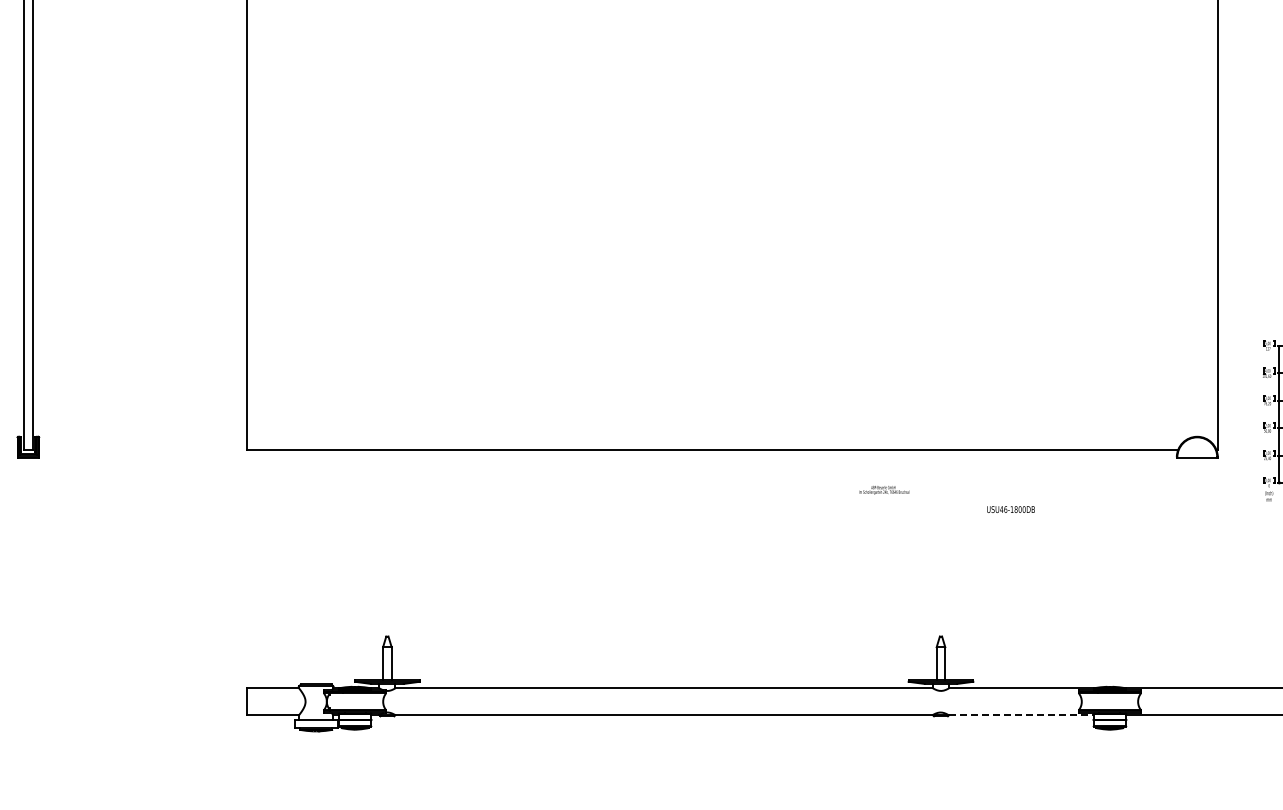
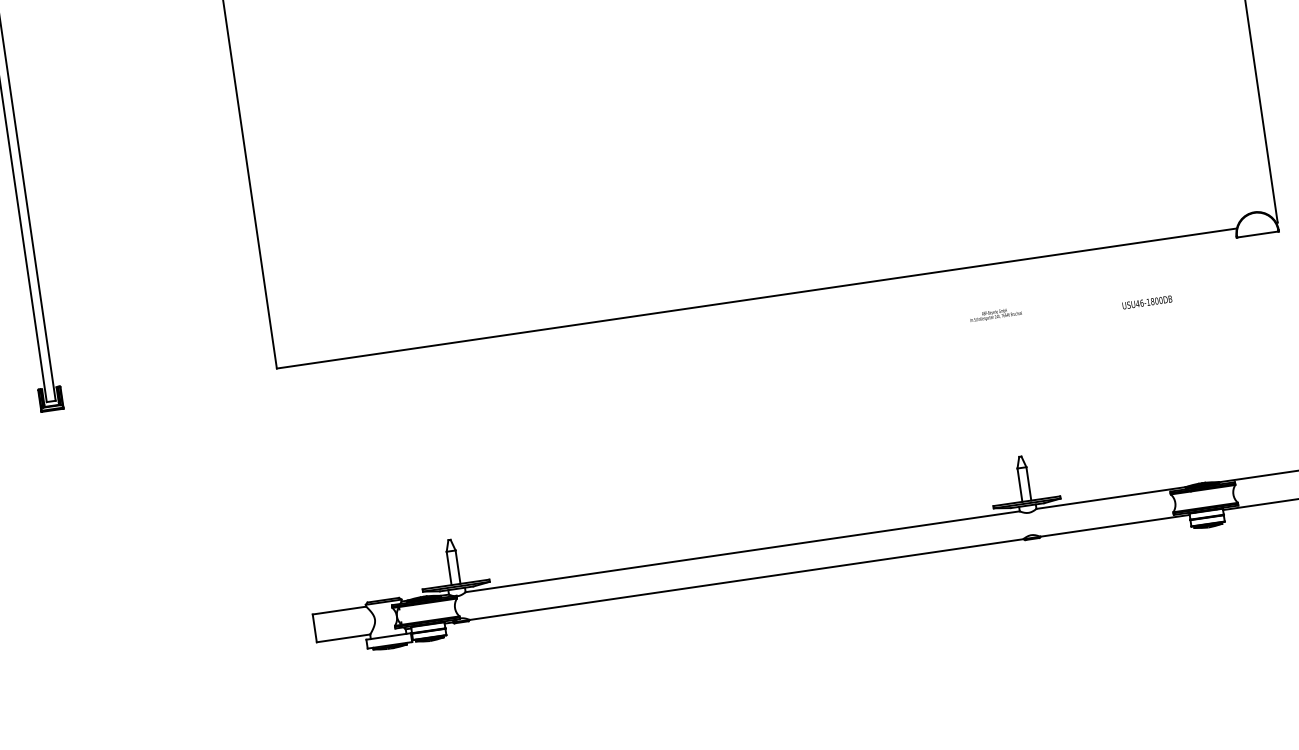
text: (884, 490) -> (995, 314), moved
text: (1010, 509) -> (1146, 302), moved
line: (1021, 715) -> (1115, 526), dashed -> solid

